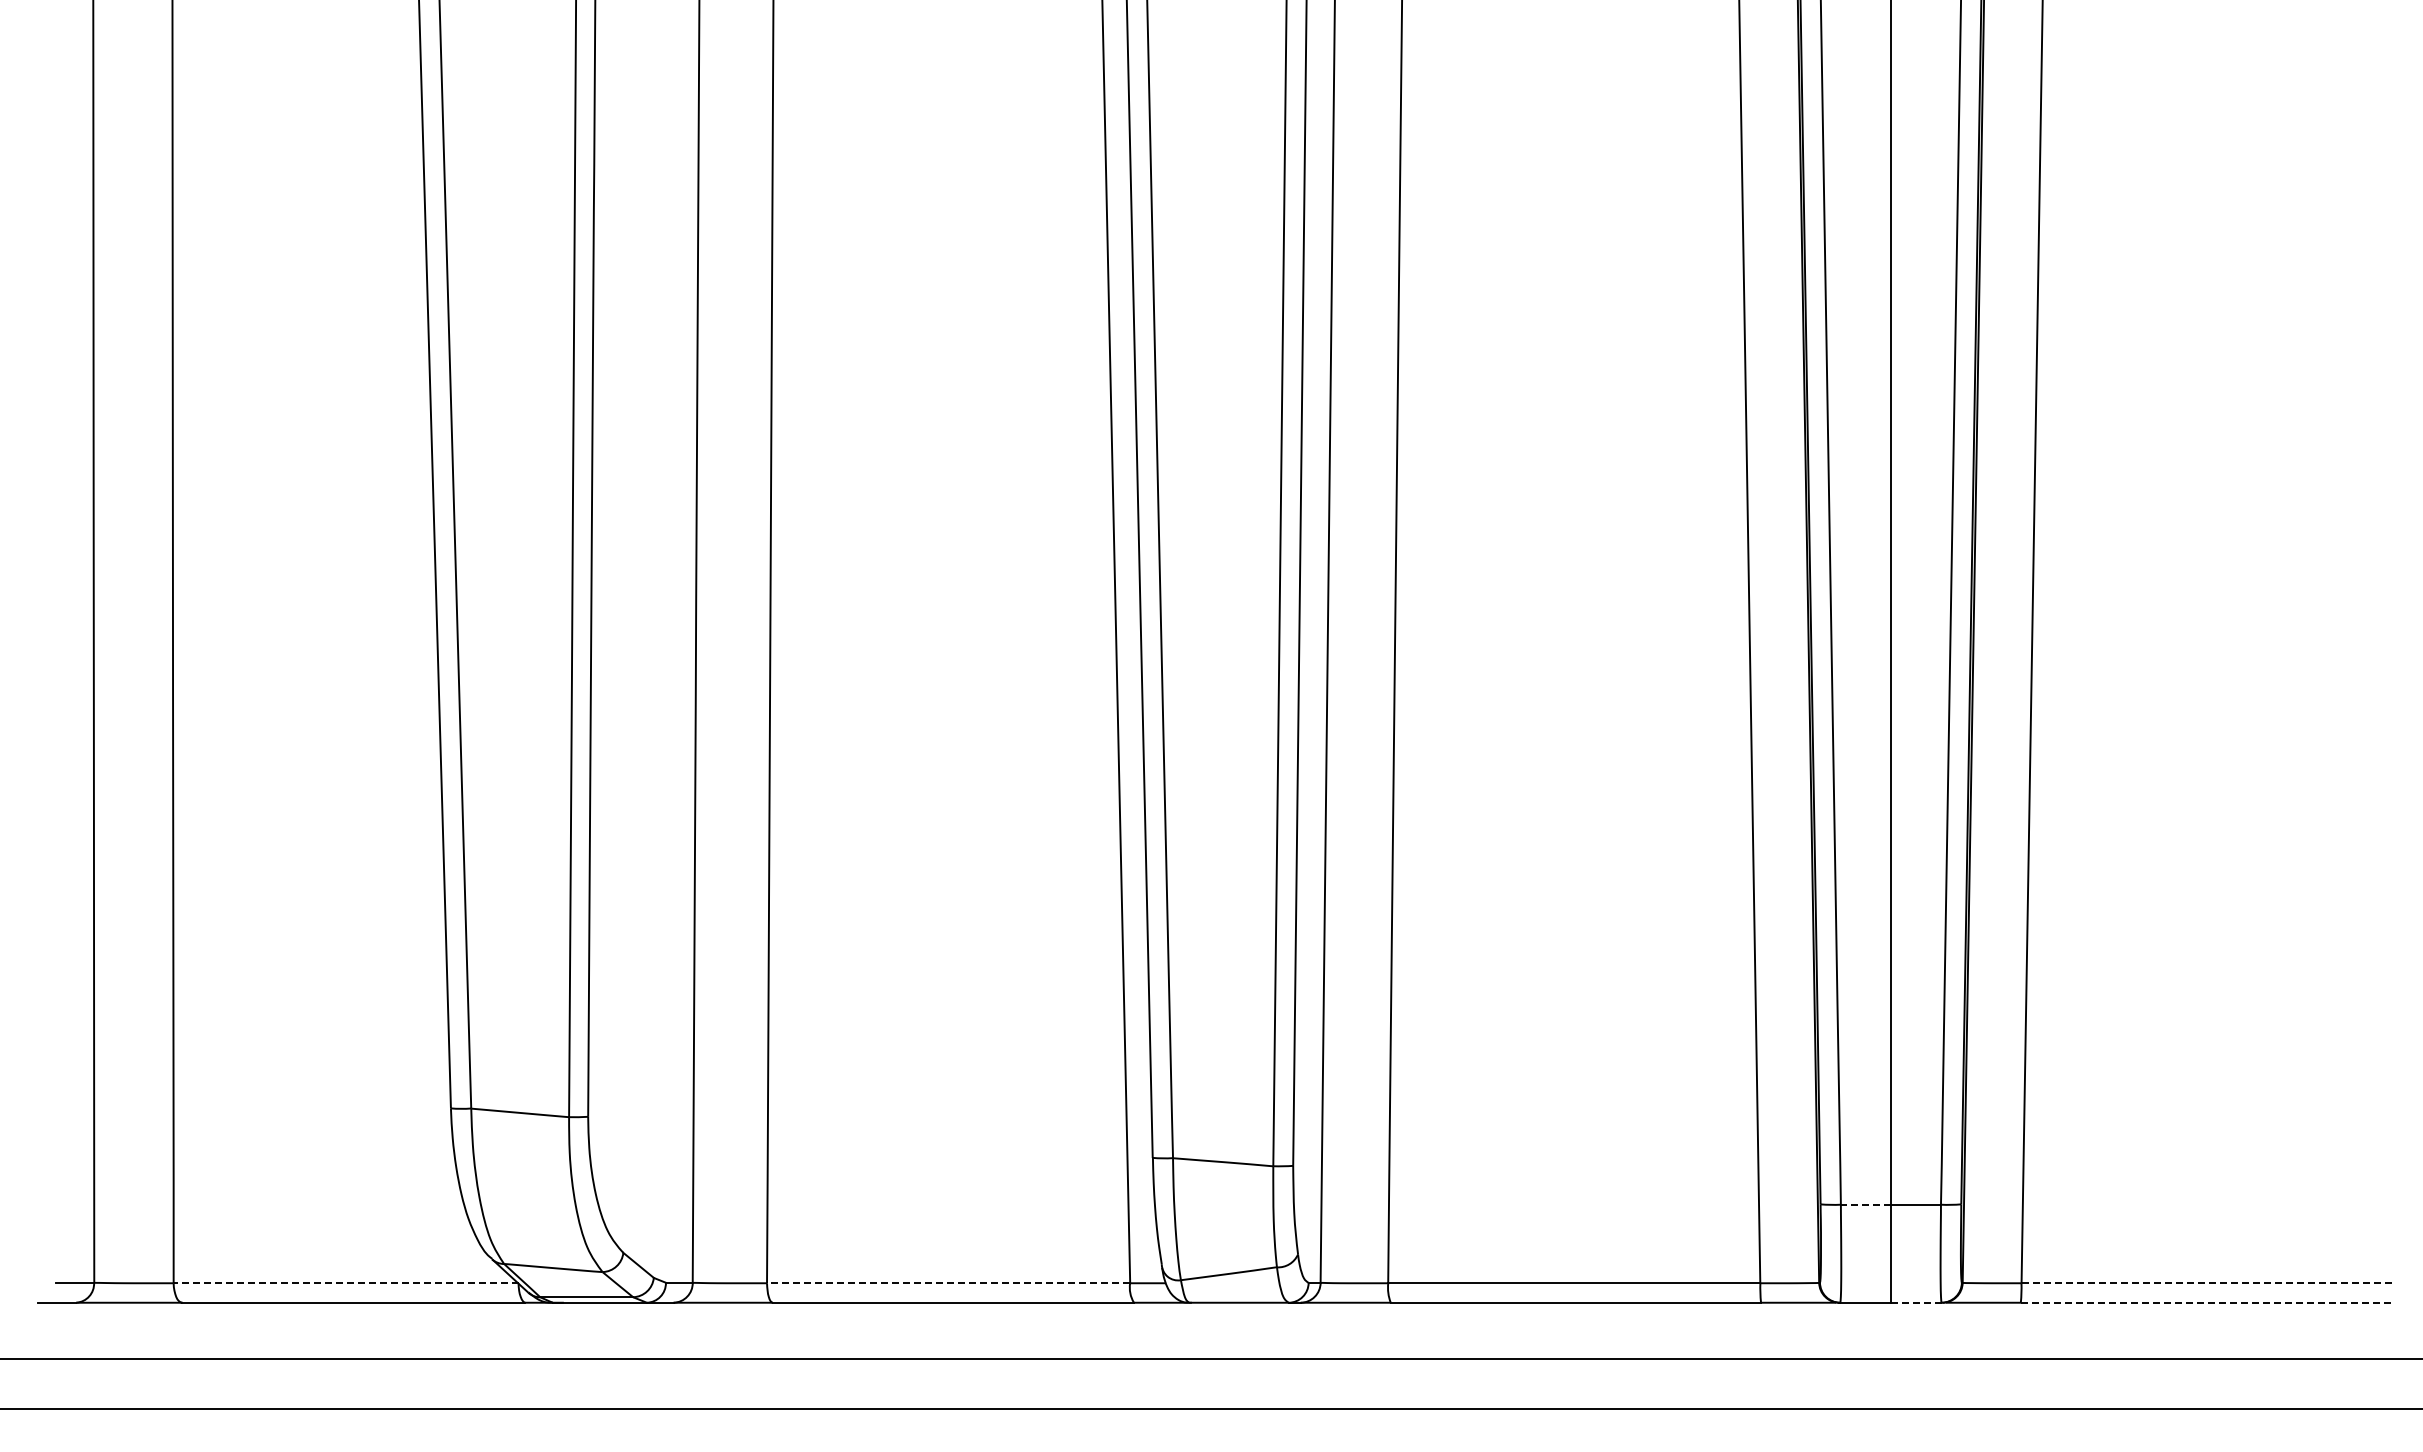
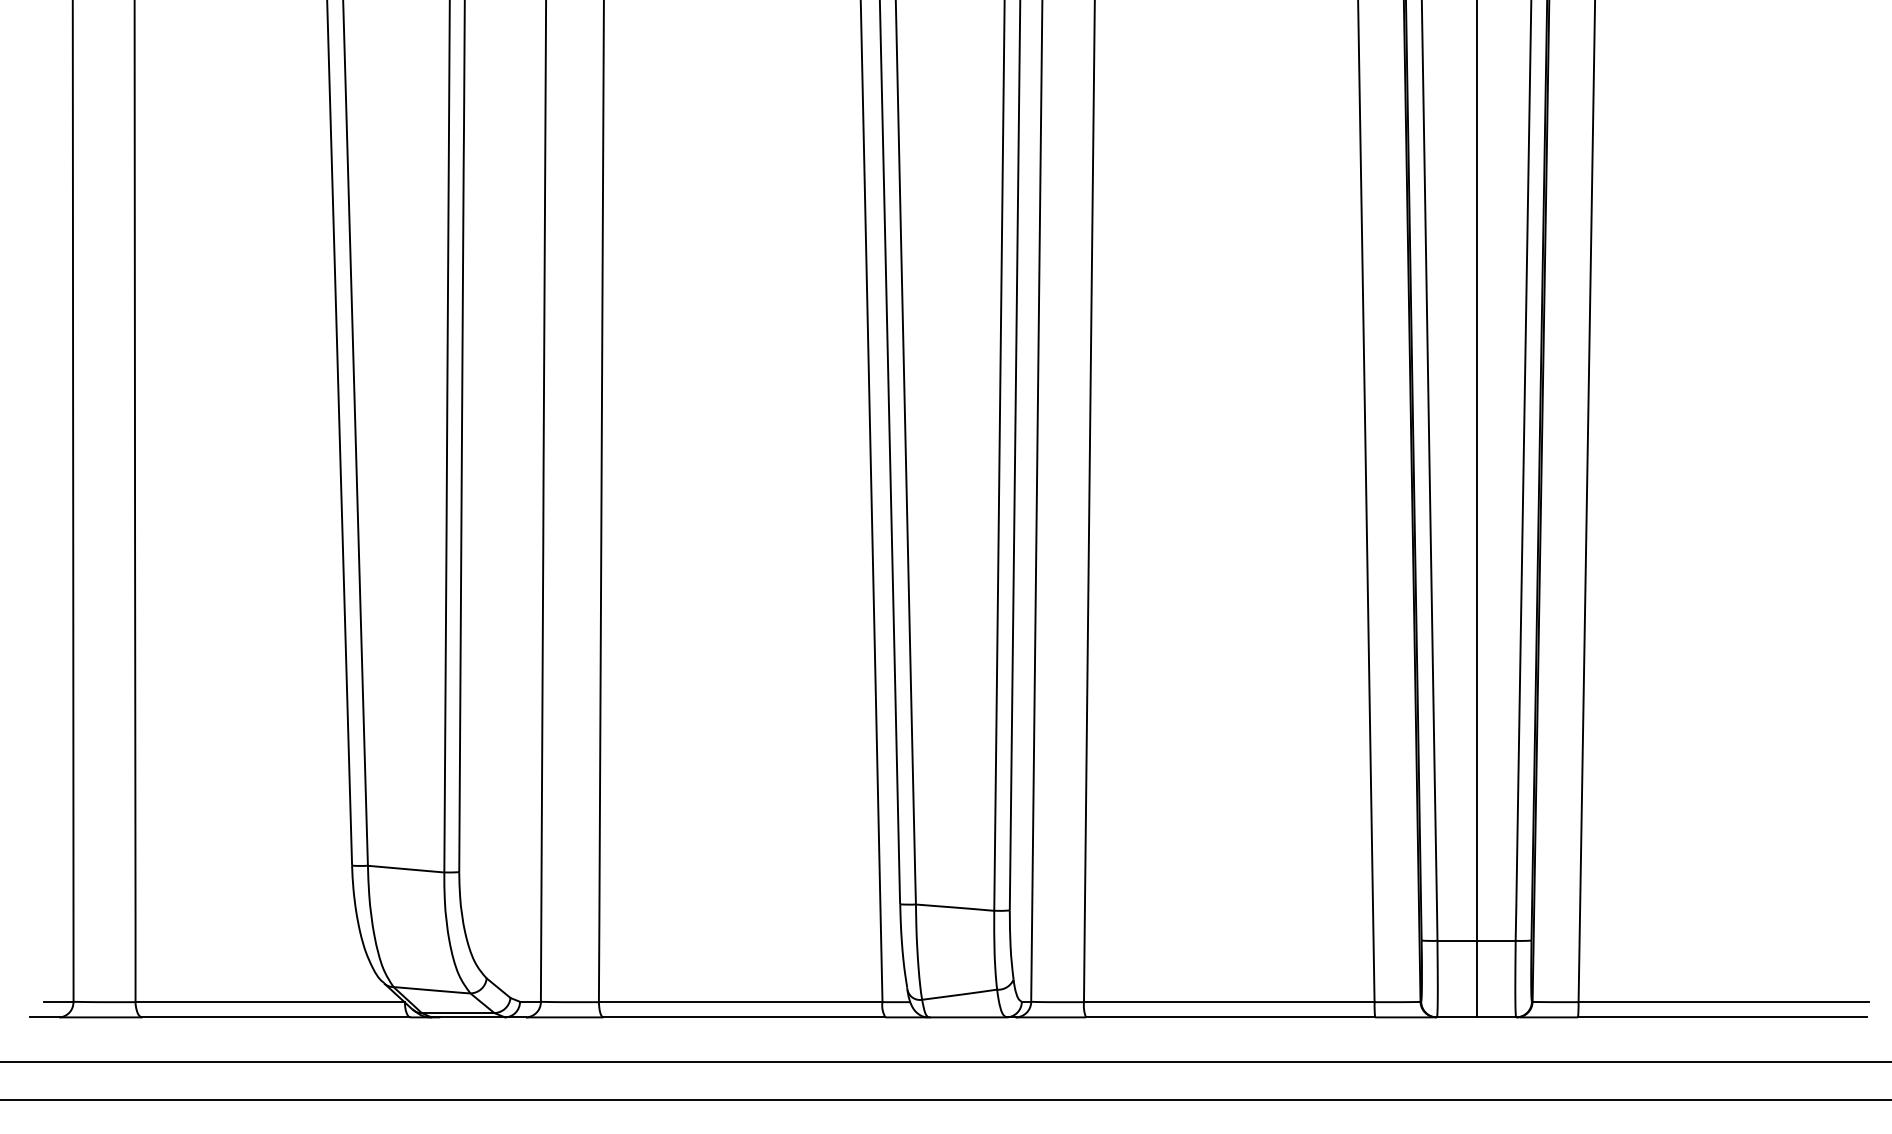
line: (1865, 1204) -> (1456, 940), dashed -> solid
line: (345, 1283) -> (269, 1002), dashed -> solid
line: (948, 1283) -> (740, 1002), dashed -> solid
line: (2208, 1283) -> (1724, 1002), dashed -> solid
line: (1915, 1302) -> (1495, 1017), dashed -> solid
line: (2205, 1302) -> (1722, 1017), dashed -> solid

